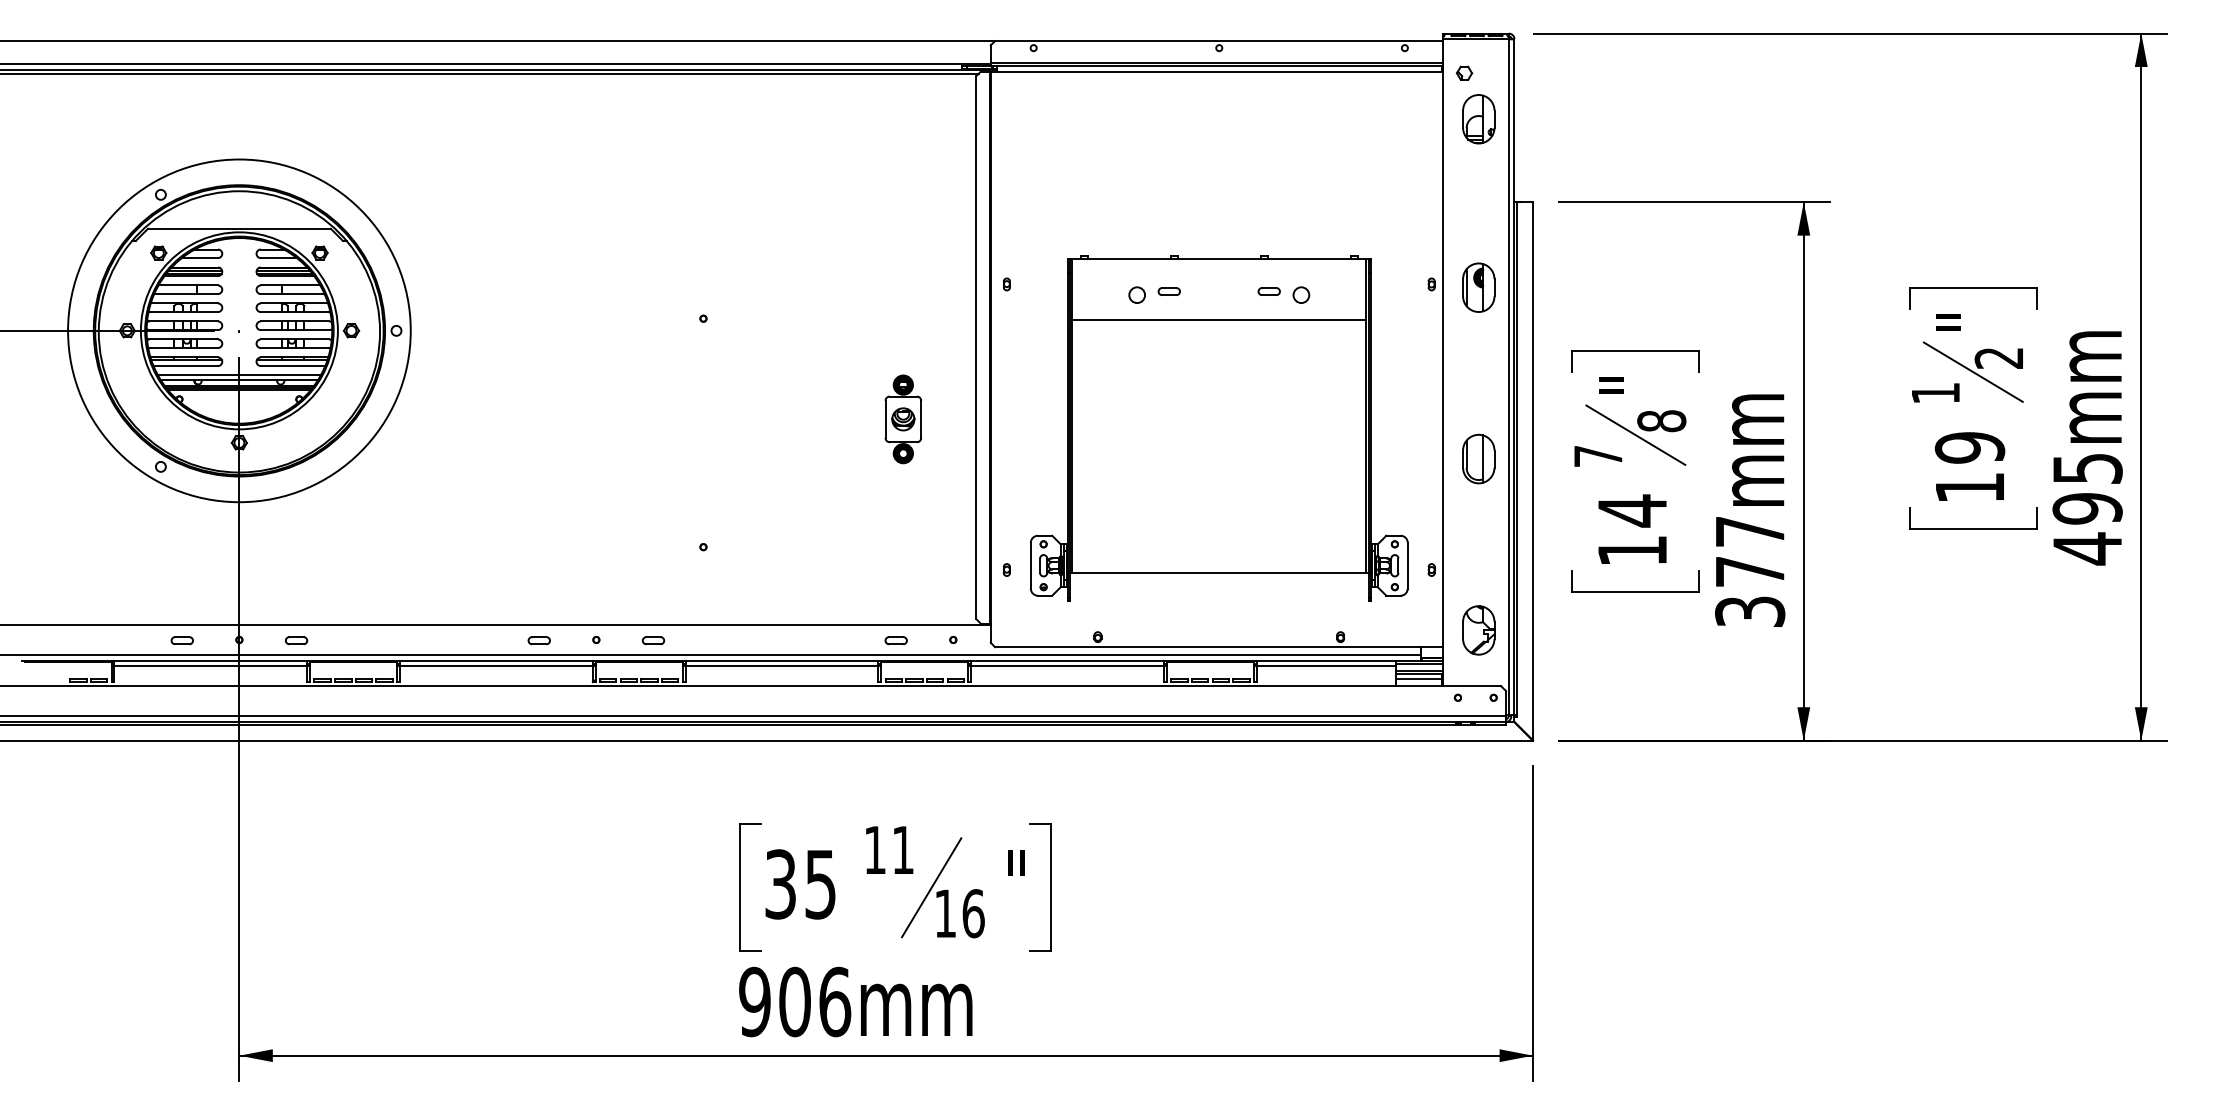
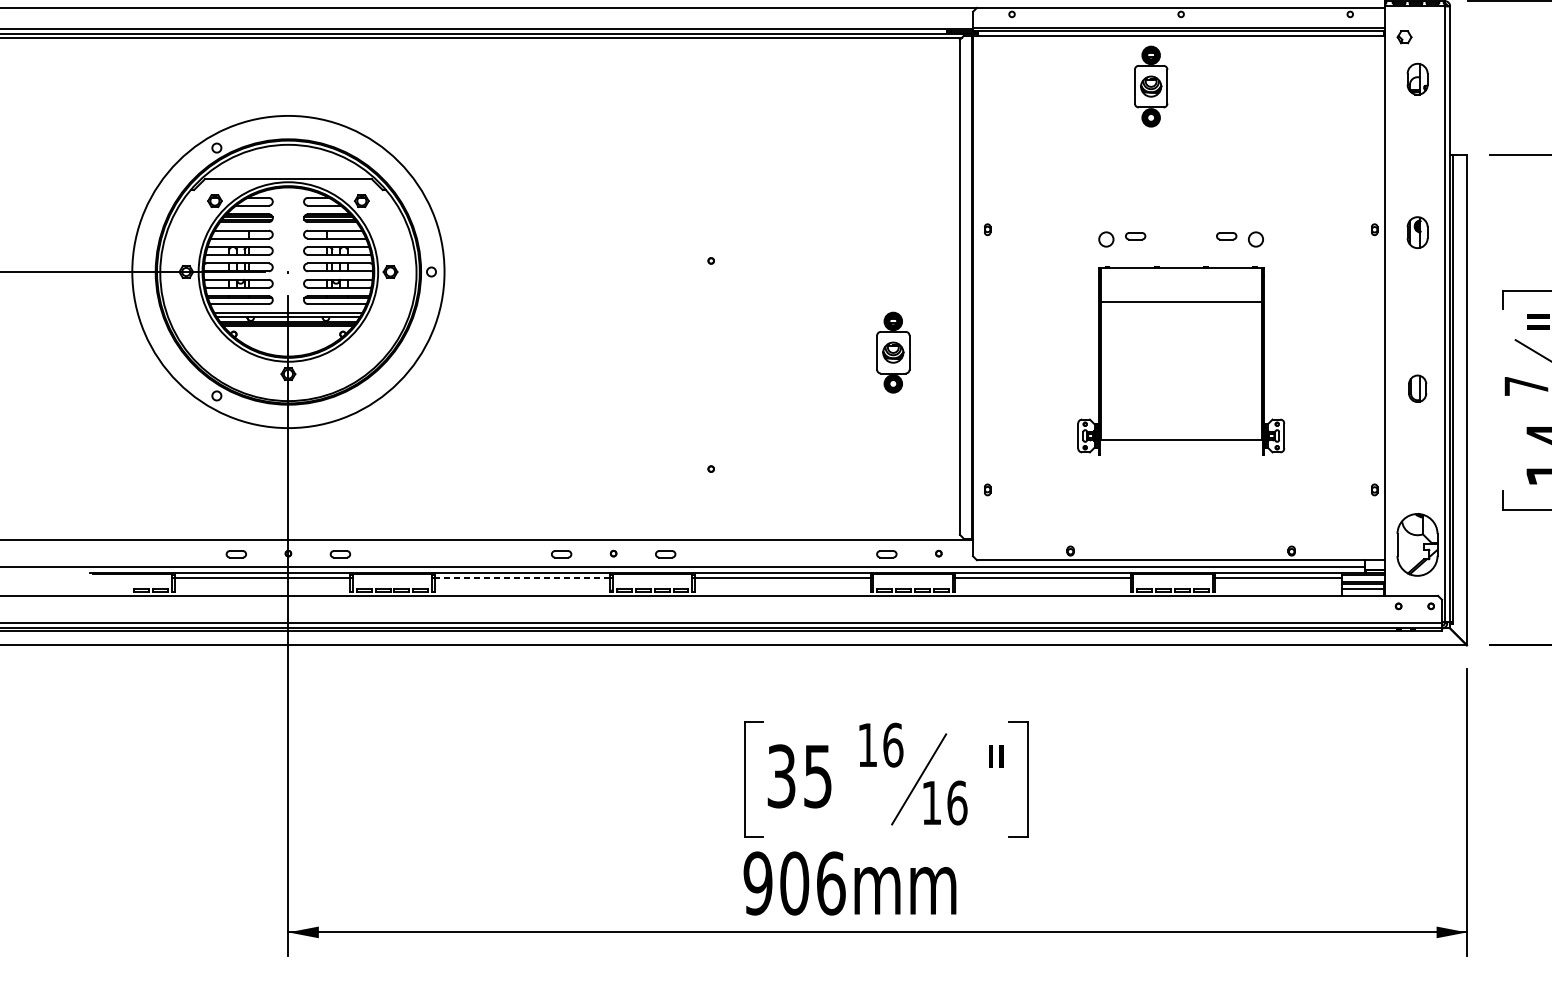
part: (1478, 119) -> (1417, 79), size x0.7
part: (1186, 127) -> (1151, 86), added
part: (1478, 287) -> (1417, 232), size x0.7
part: (1219, 428) -> (1181, 360), size x0.6
part: (1478, 458) -> (1417, 388), size x0.6
part: (1478, 630) -> (1417, 545), size x1.4
line: (495, 666) -> (521, 577), solid -> dashed
text: (903, 849) -> (893, 744), 11 -> 16

